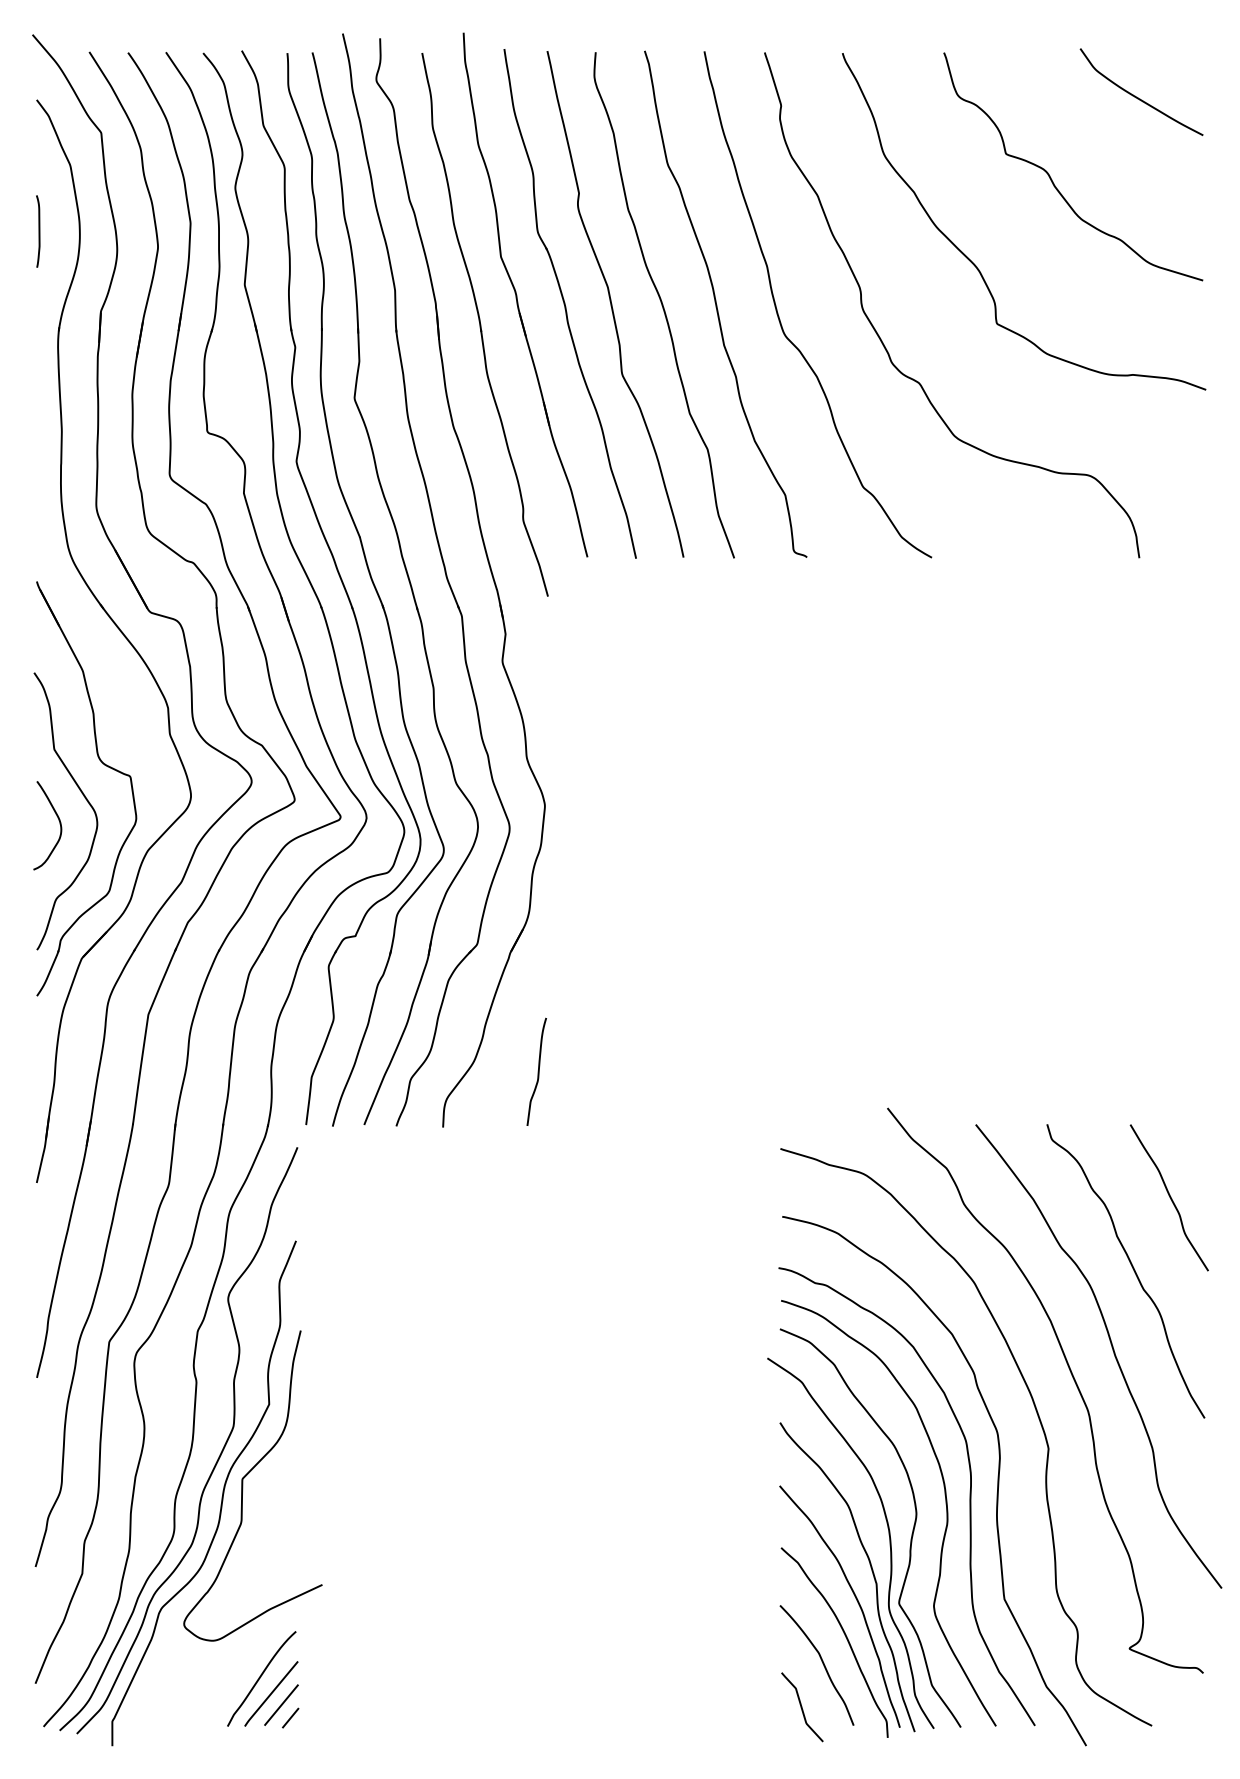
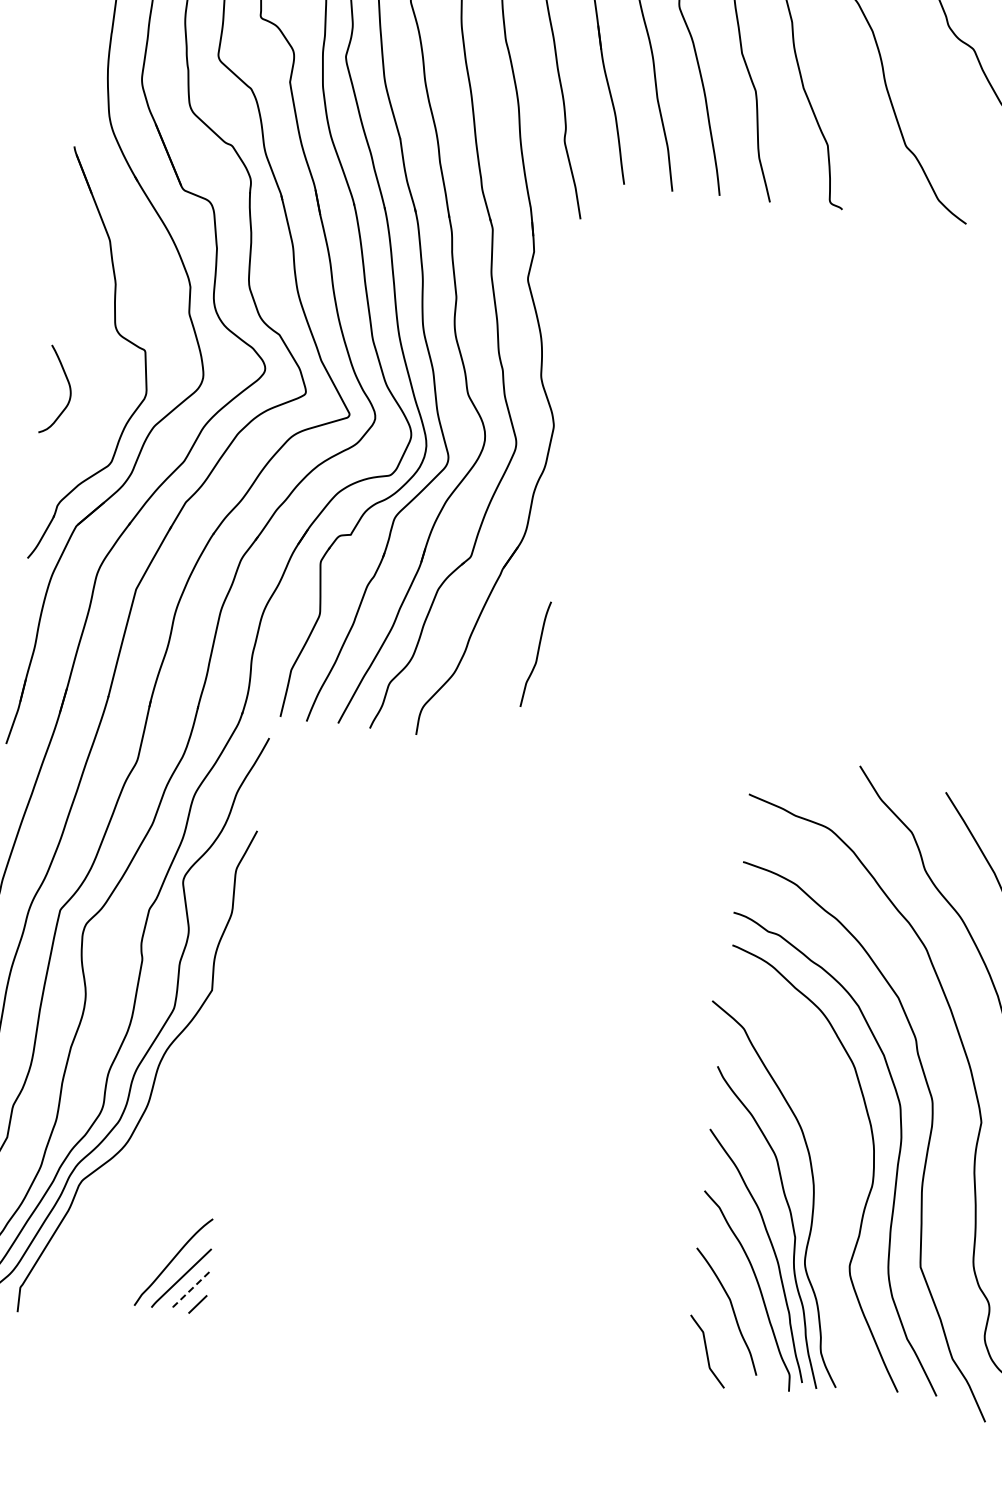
curve: (85, 799) -> (98, 368), removed
curve: (537, 1071) -> (536, 653), moved
curve: (243, 1485) -> (177, 1067), removed
curve: (911, 1533) -> (835, 1191), removed
line: (280, 1705) -> (189, 1290), solid -> dashed

